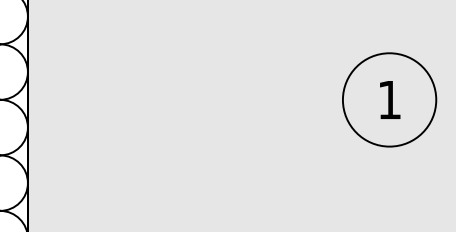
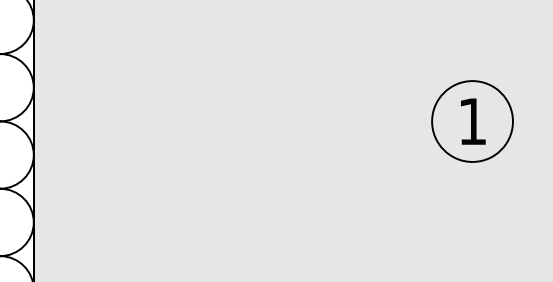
circle: (389, 99) -> (472, 121), size x0.71

